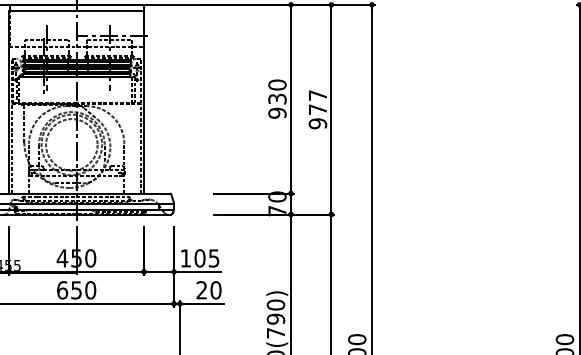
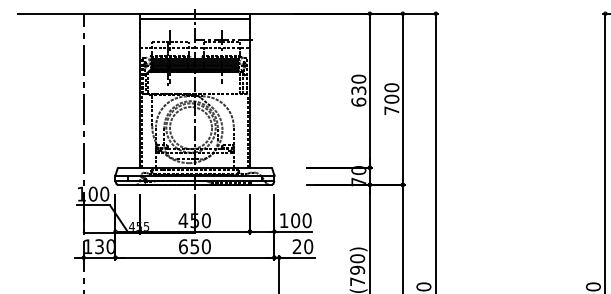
text: (317, 109) -> (391, 99), 977 -> 700
text: (277, 112) -> (358, 101), 930 -> 630
text: (213, 258) -> (306, 220), 105 -> 100

